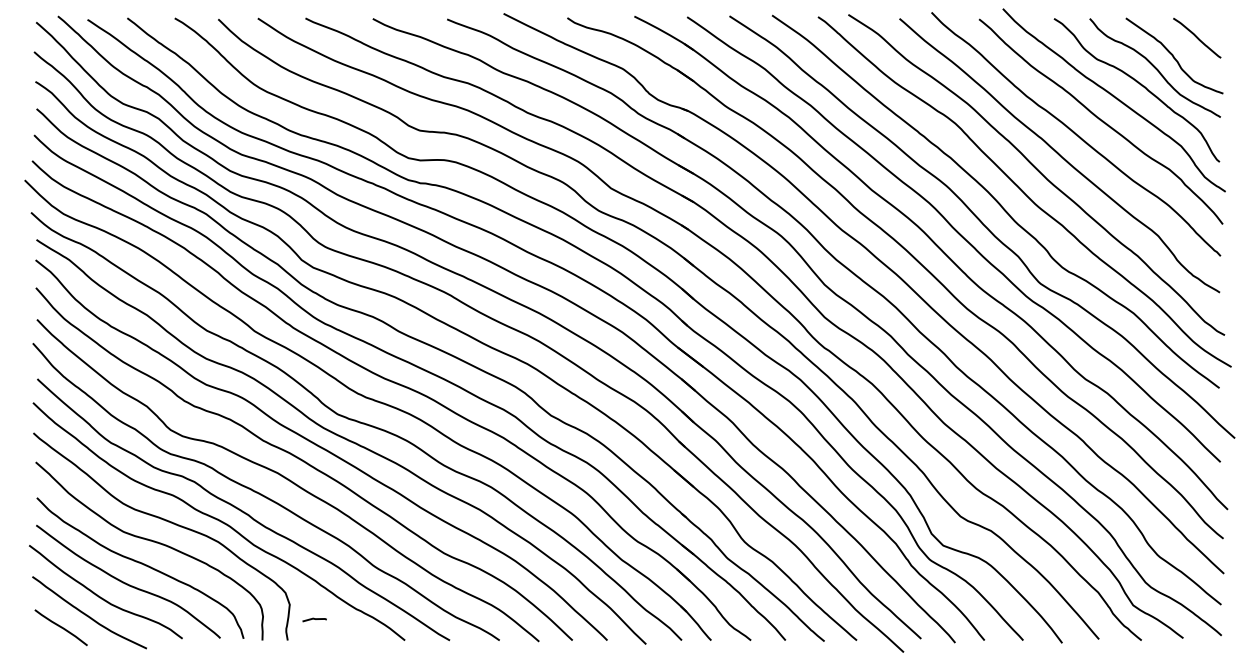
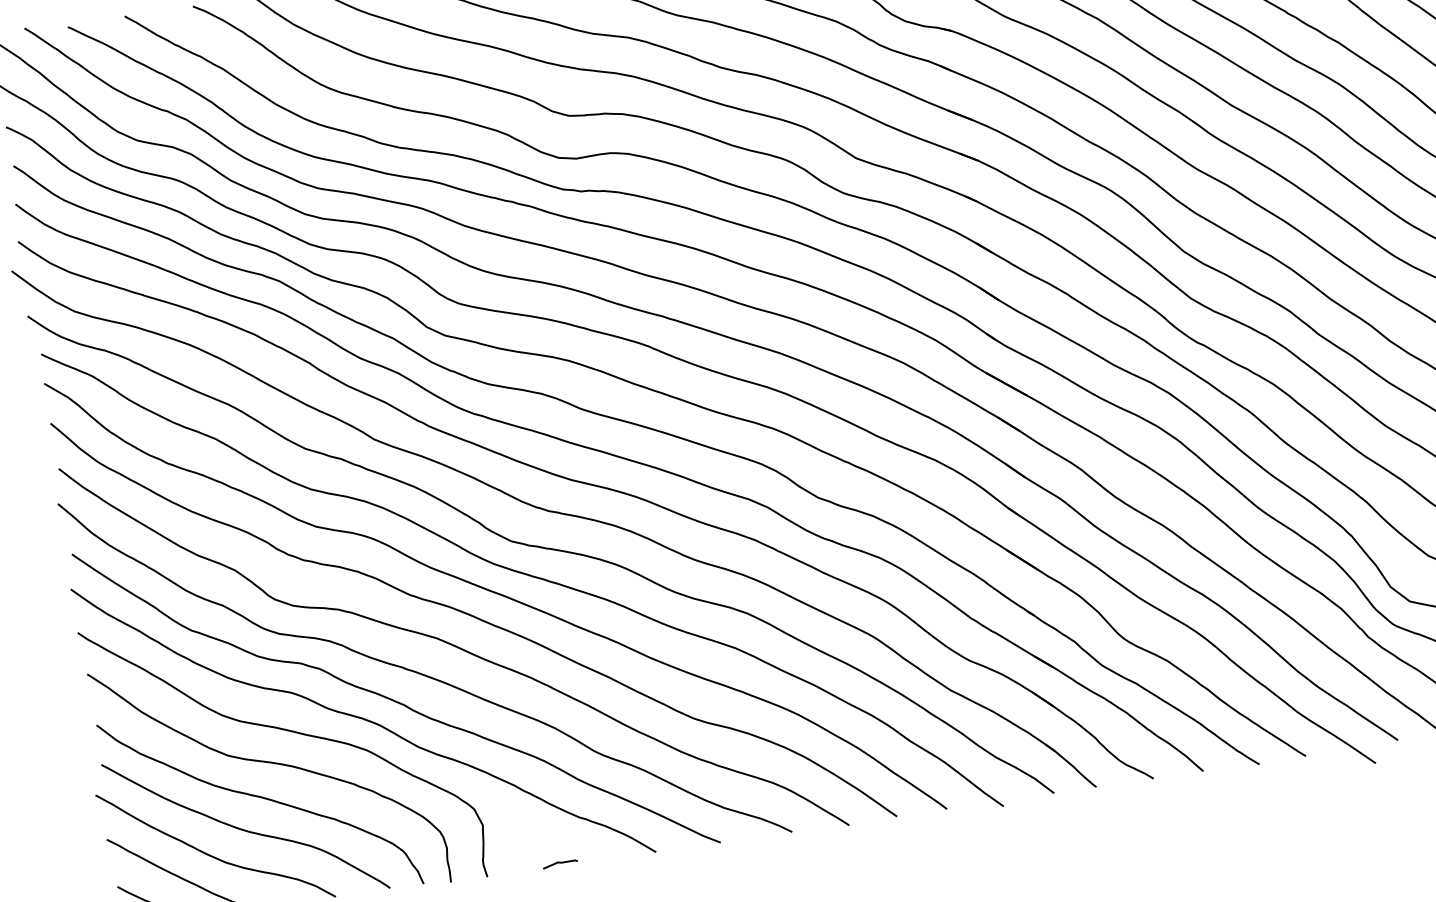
line: (314, 619) -> (560, 863), moved

